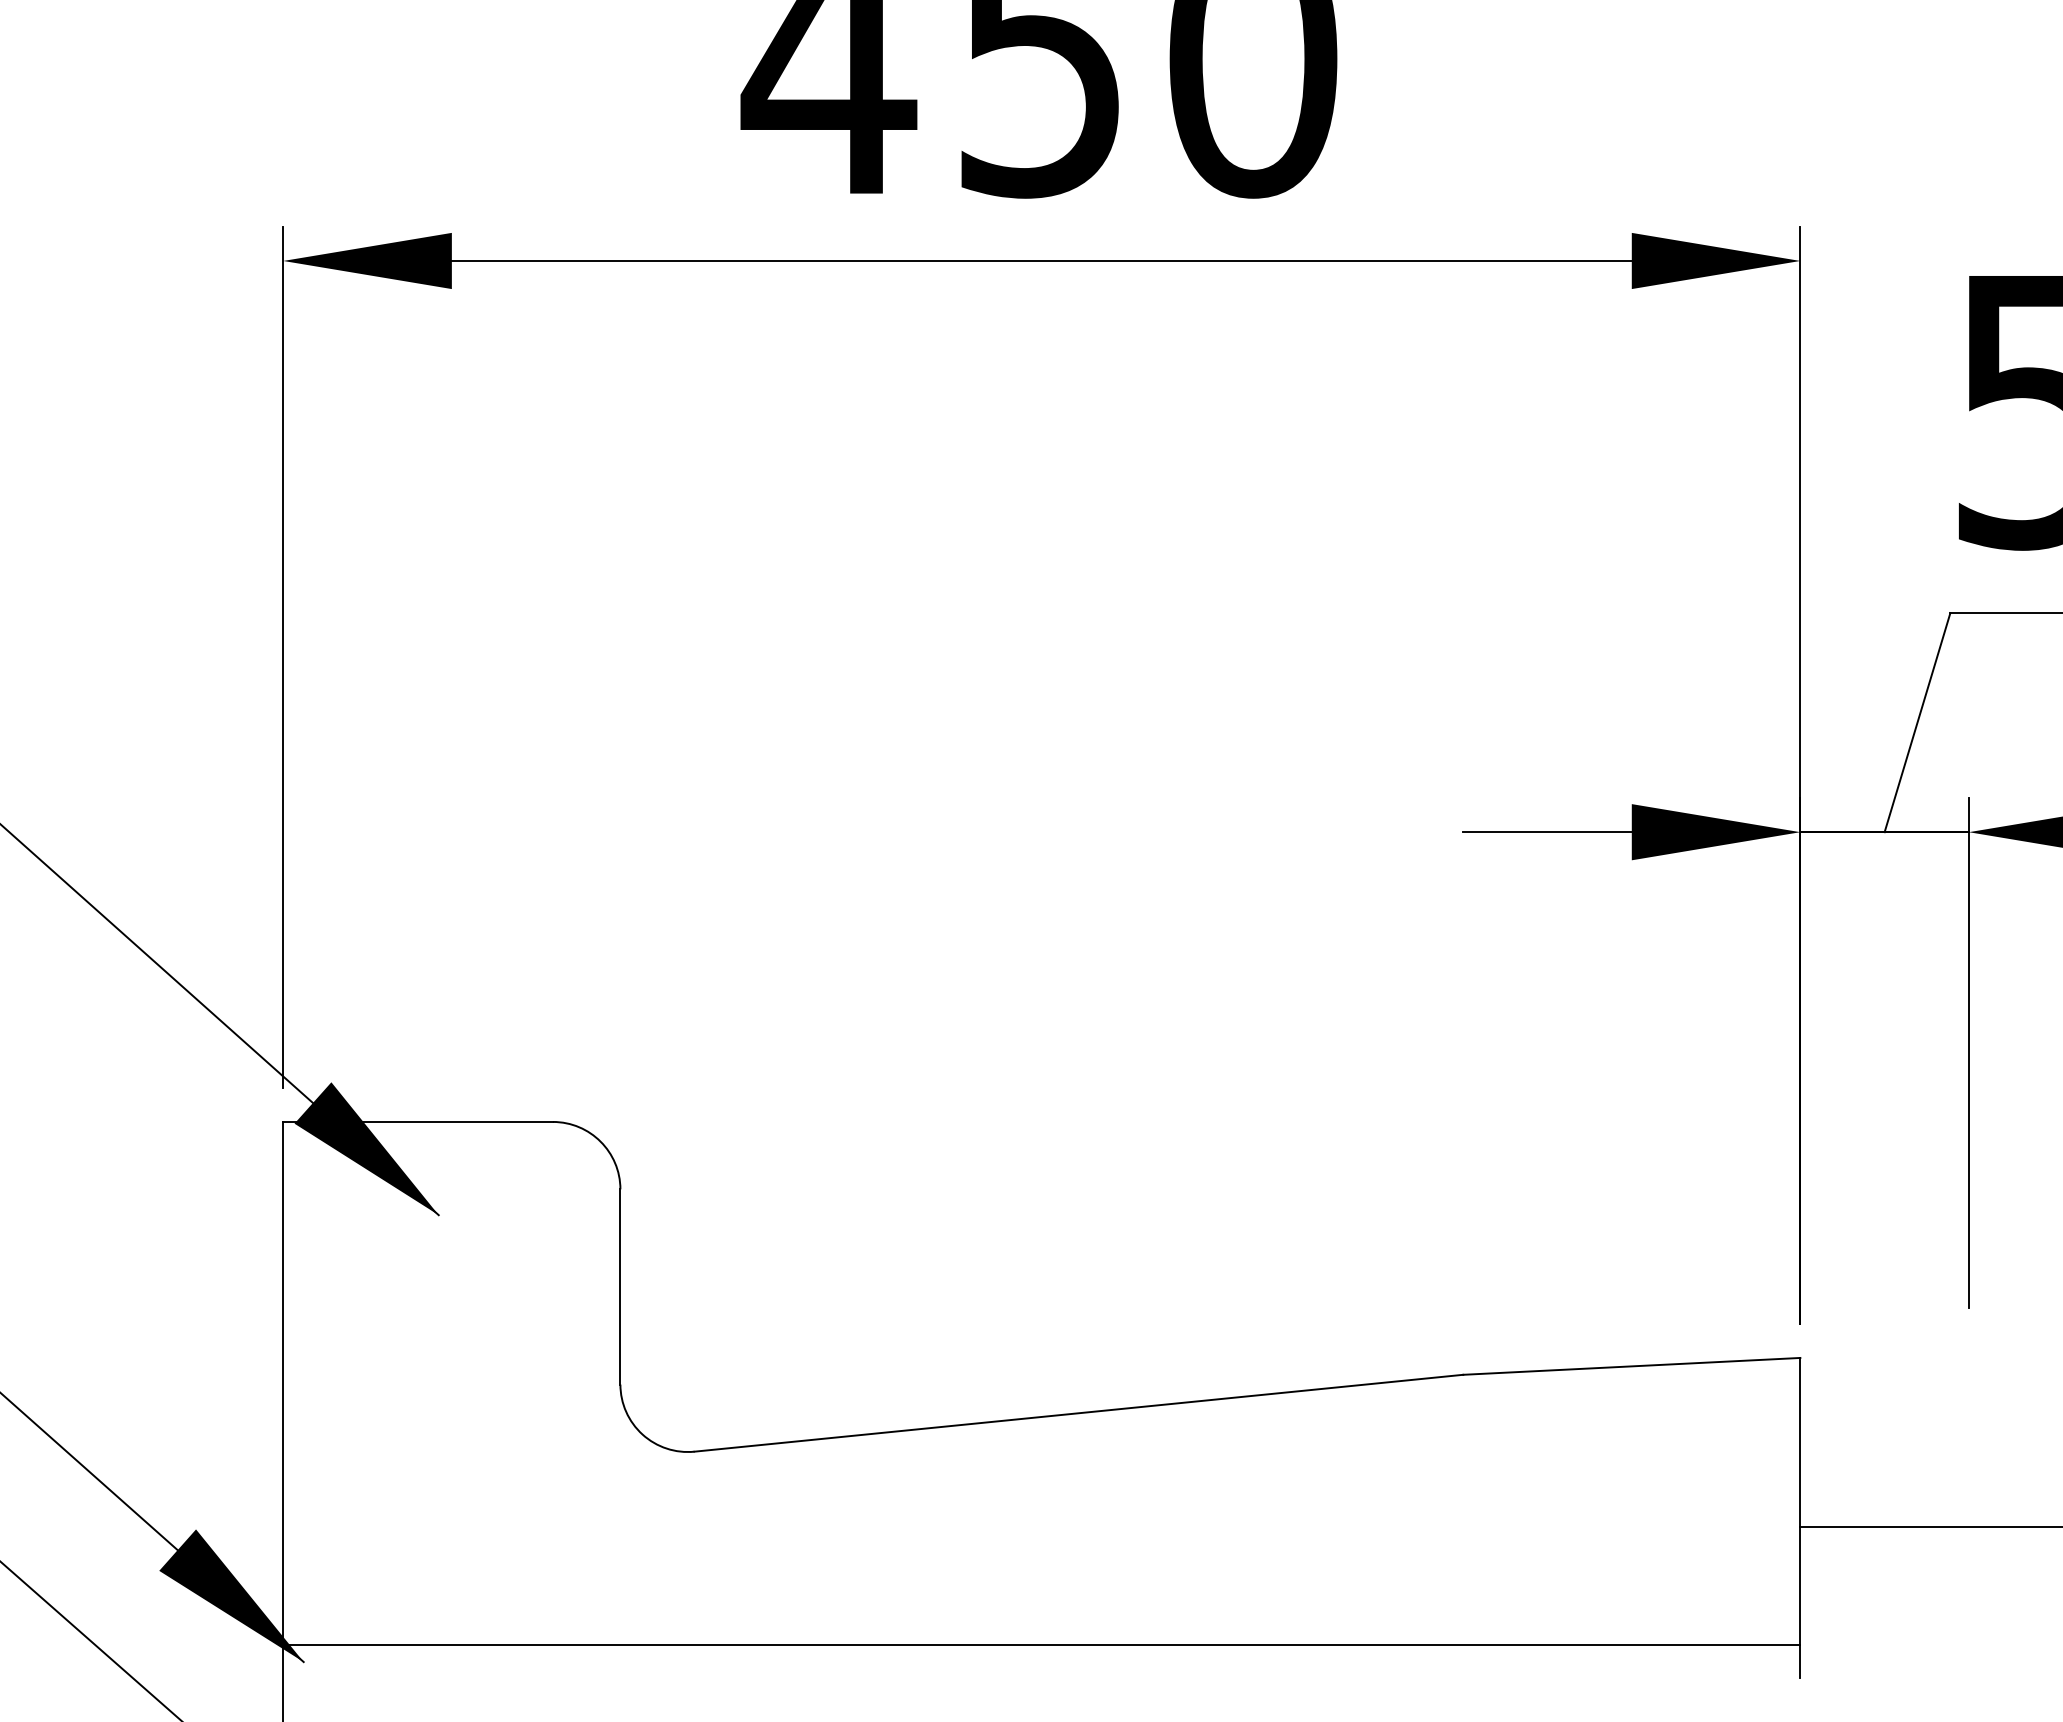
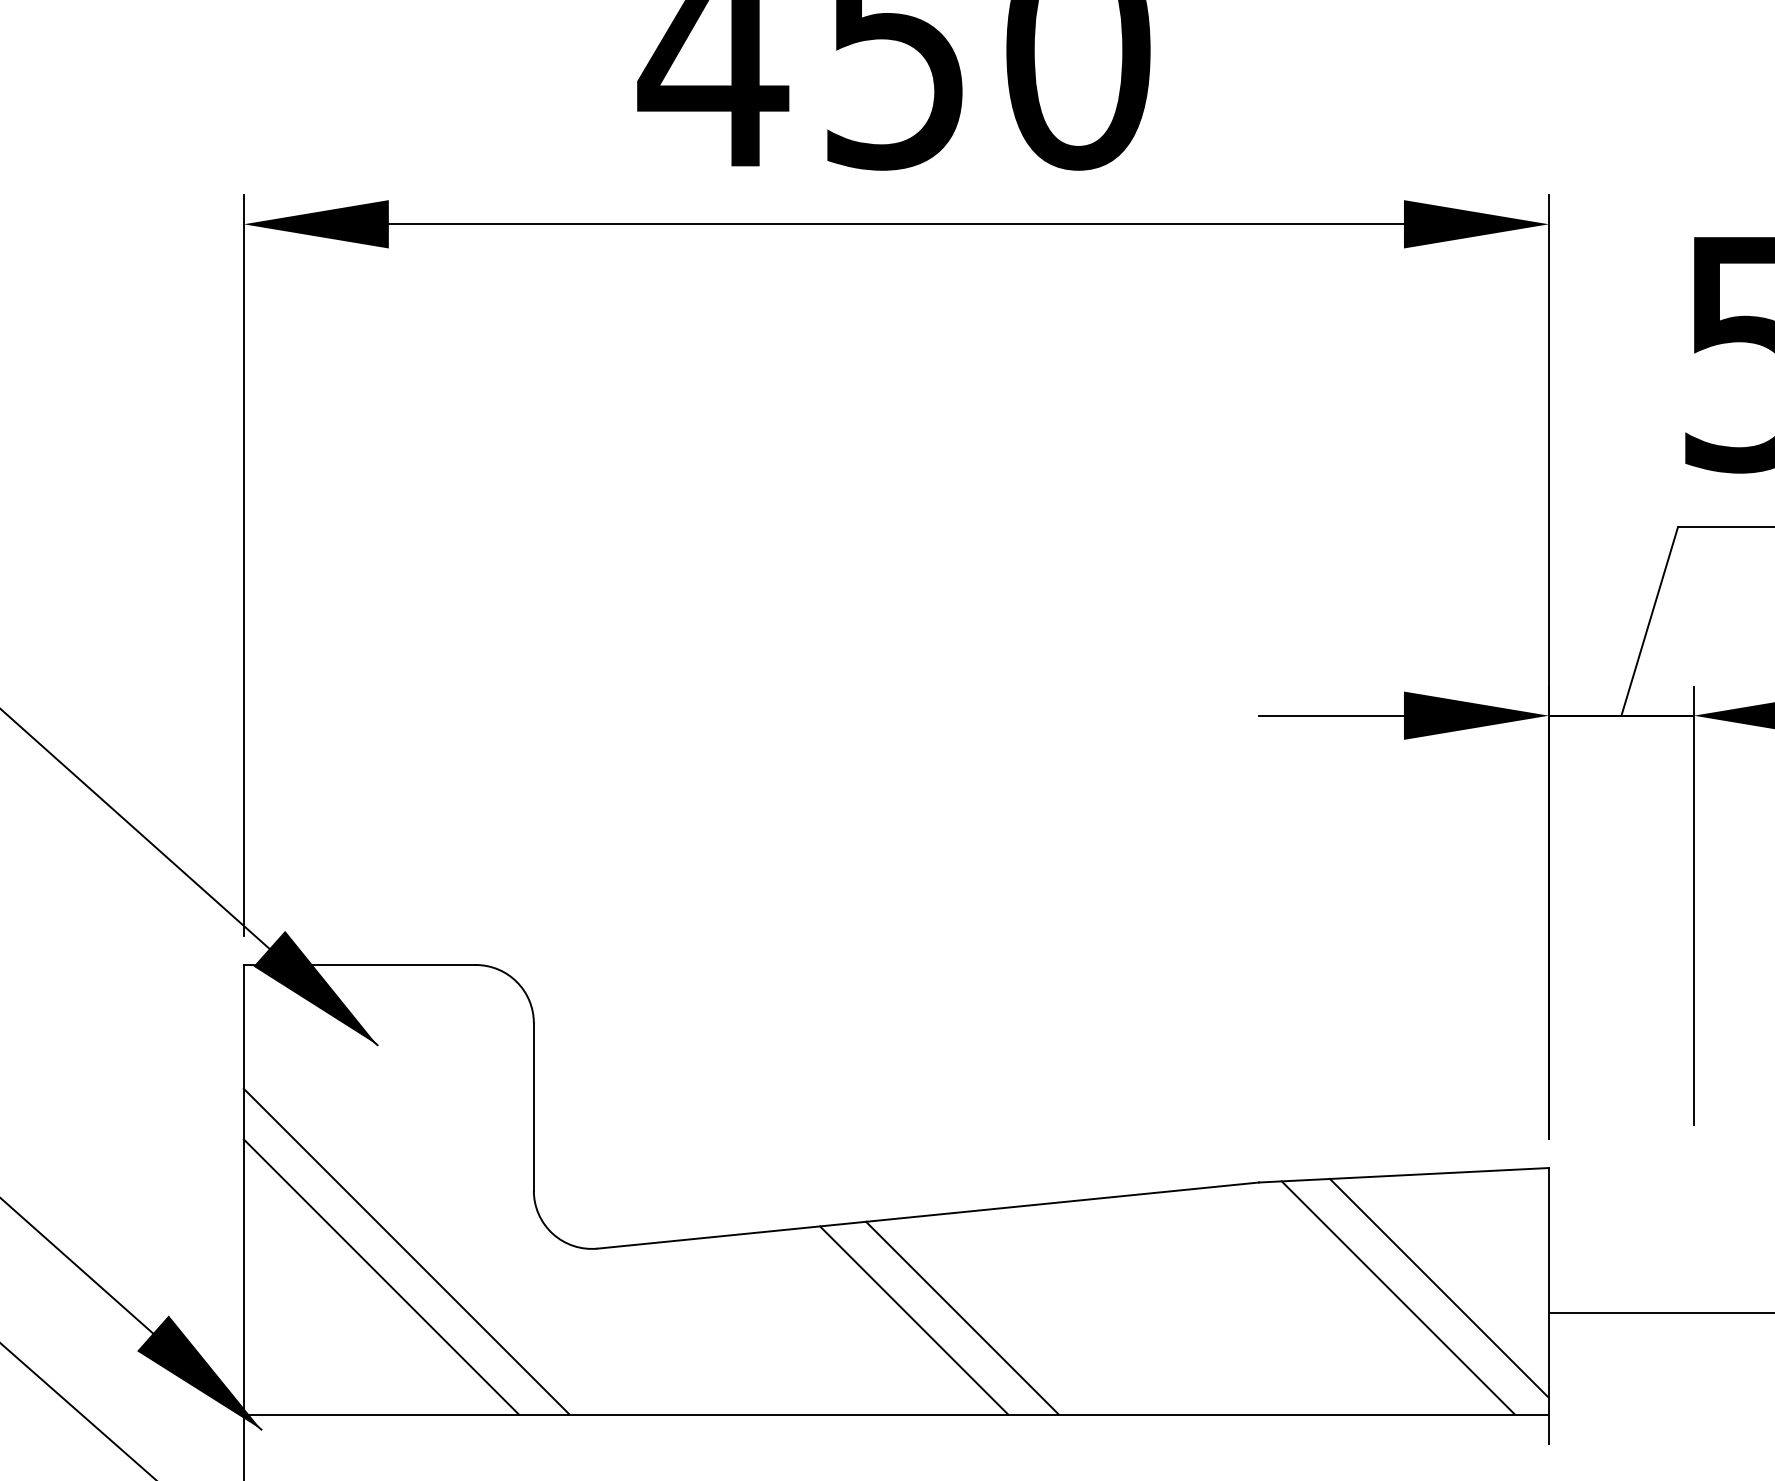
line: (472, 1454) -> (406, 1251), added
line: (442, 1484) -> (380, 1276), added
line: (1671, 1496) -> (1438, 1287), added
line: (1624, 1508) -> (1397, 1297), added
line: (1118, 1531) -> (962, 1317), added
line: (1062, 1535) -> (914, 1320), added

